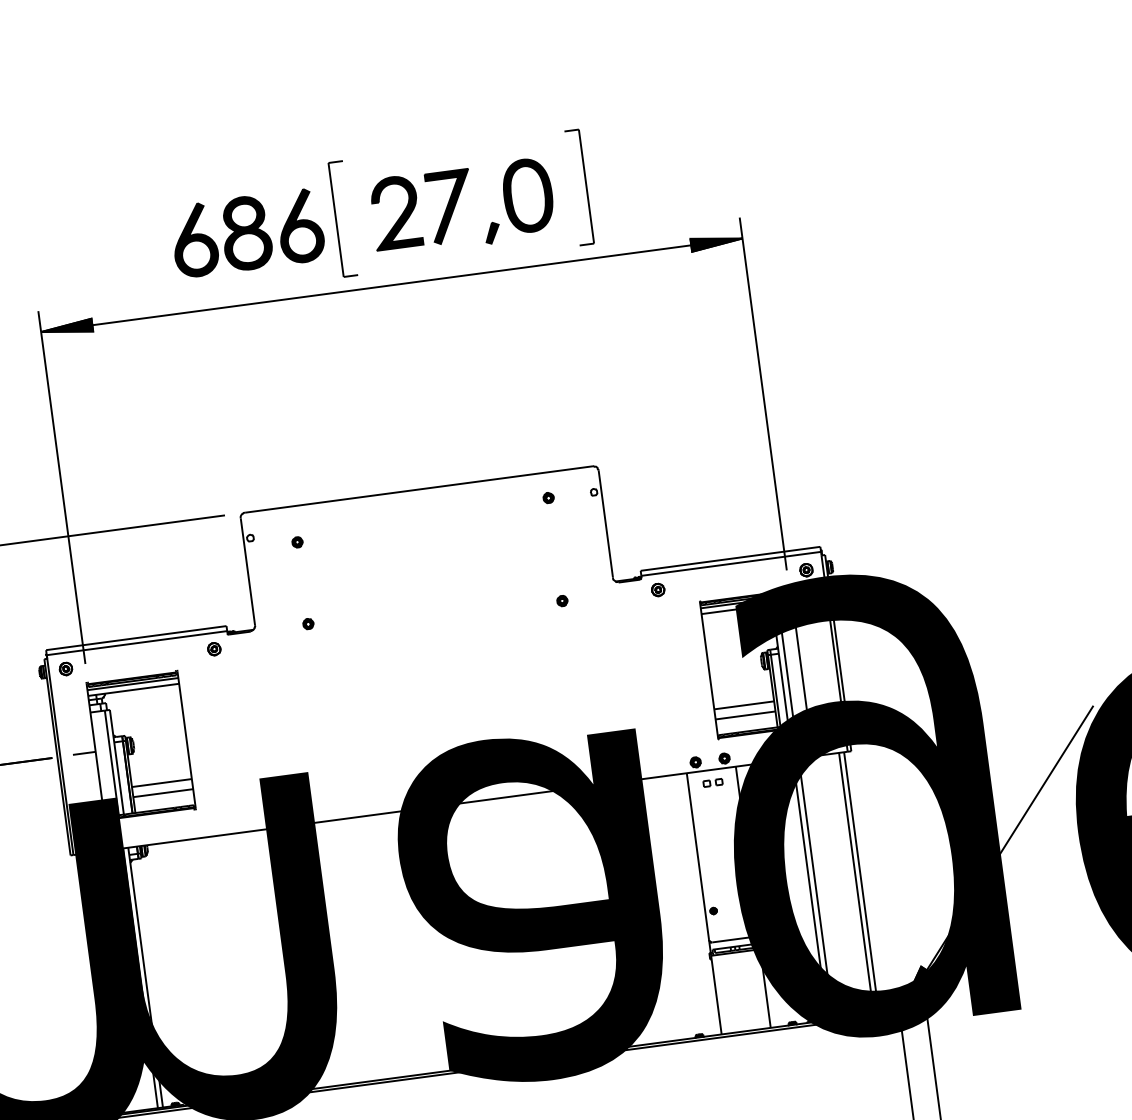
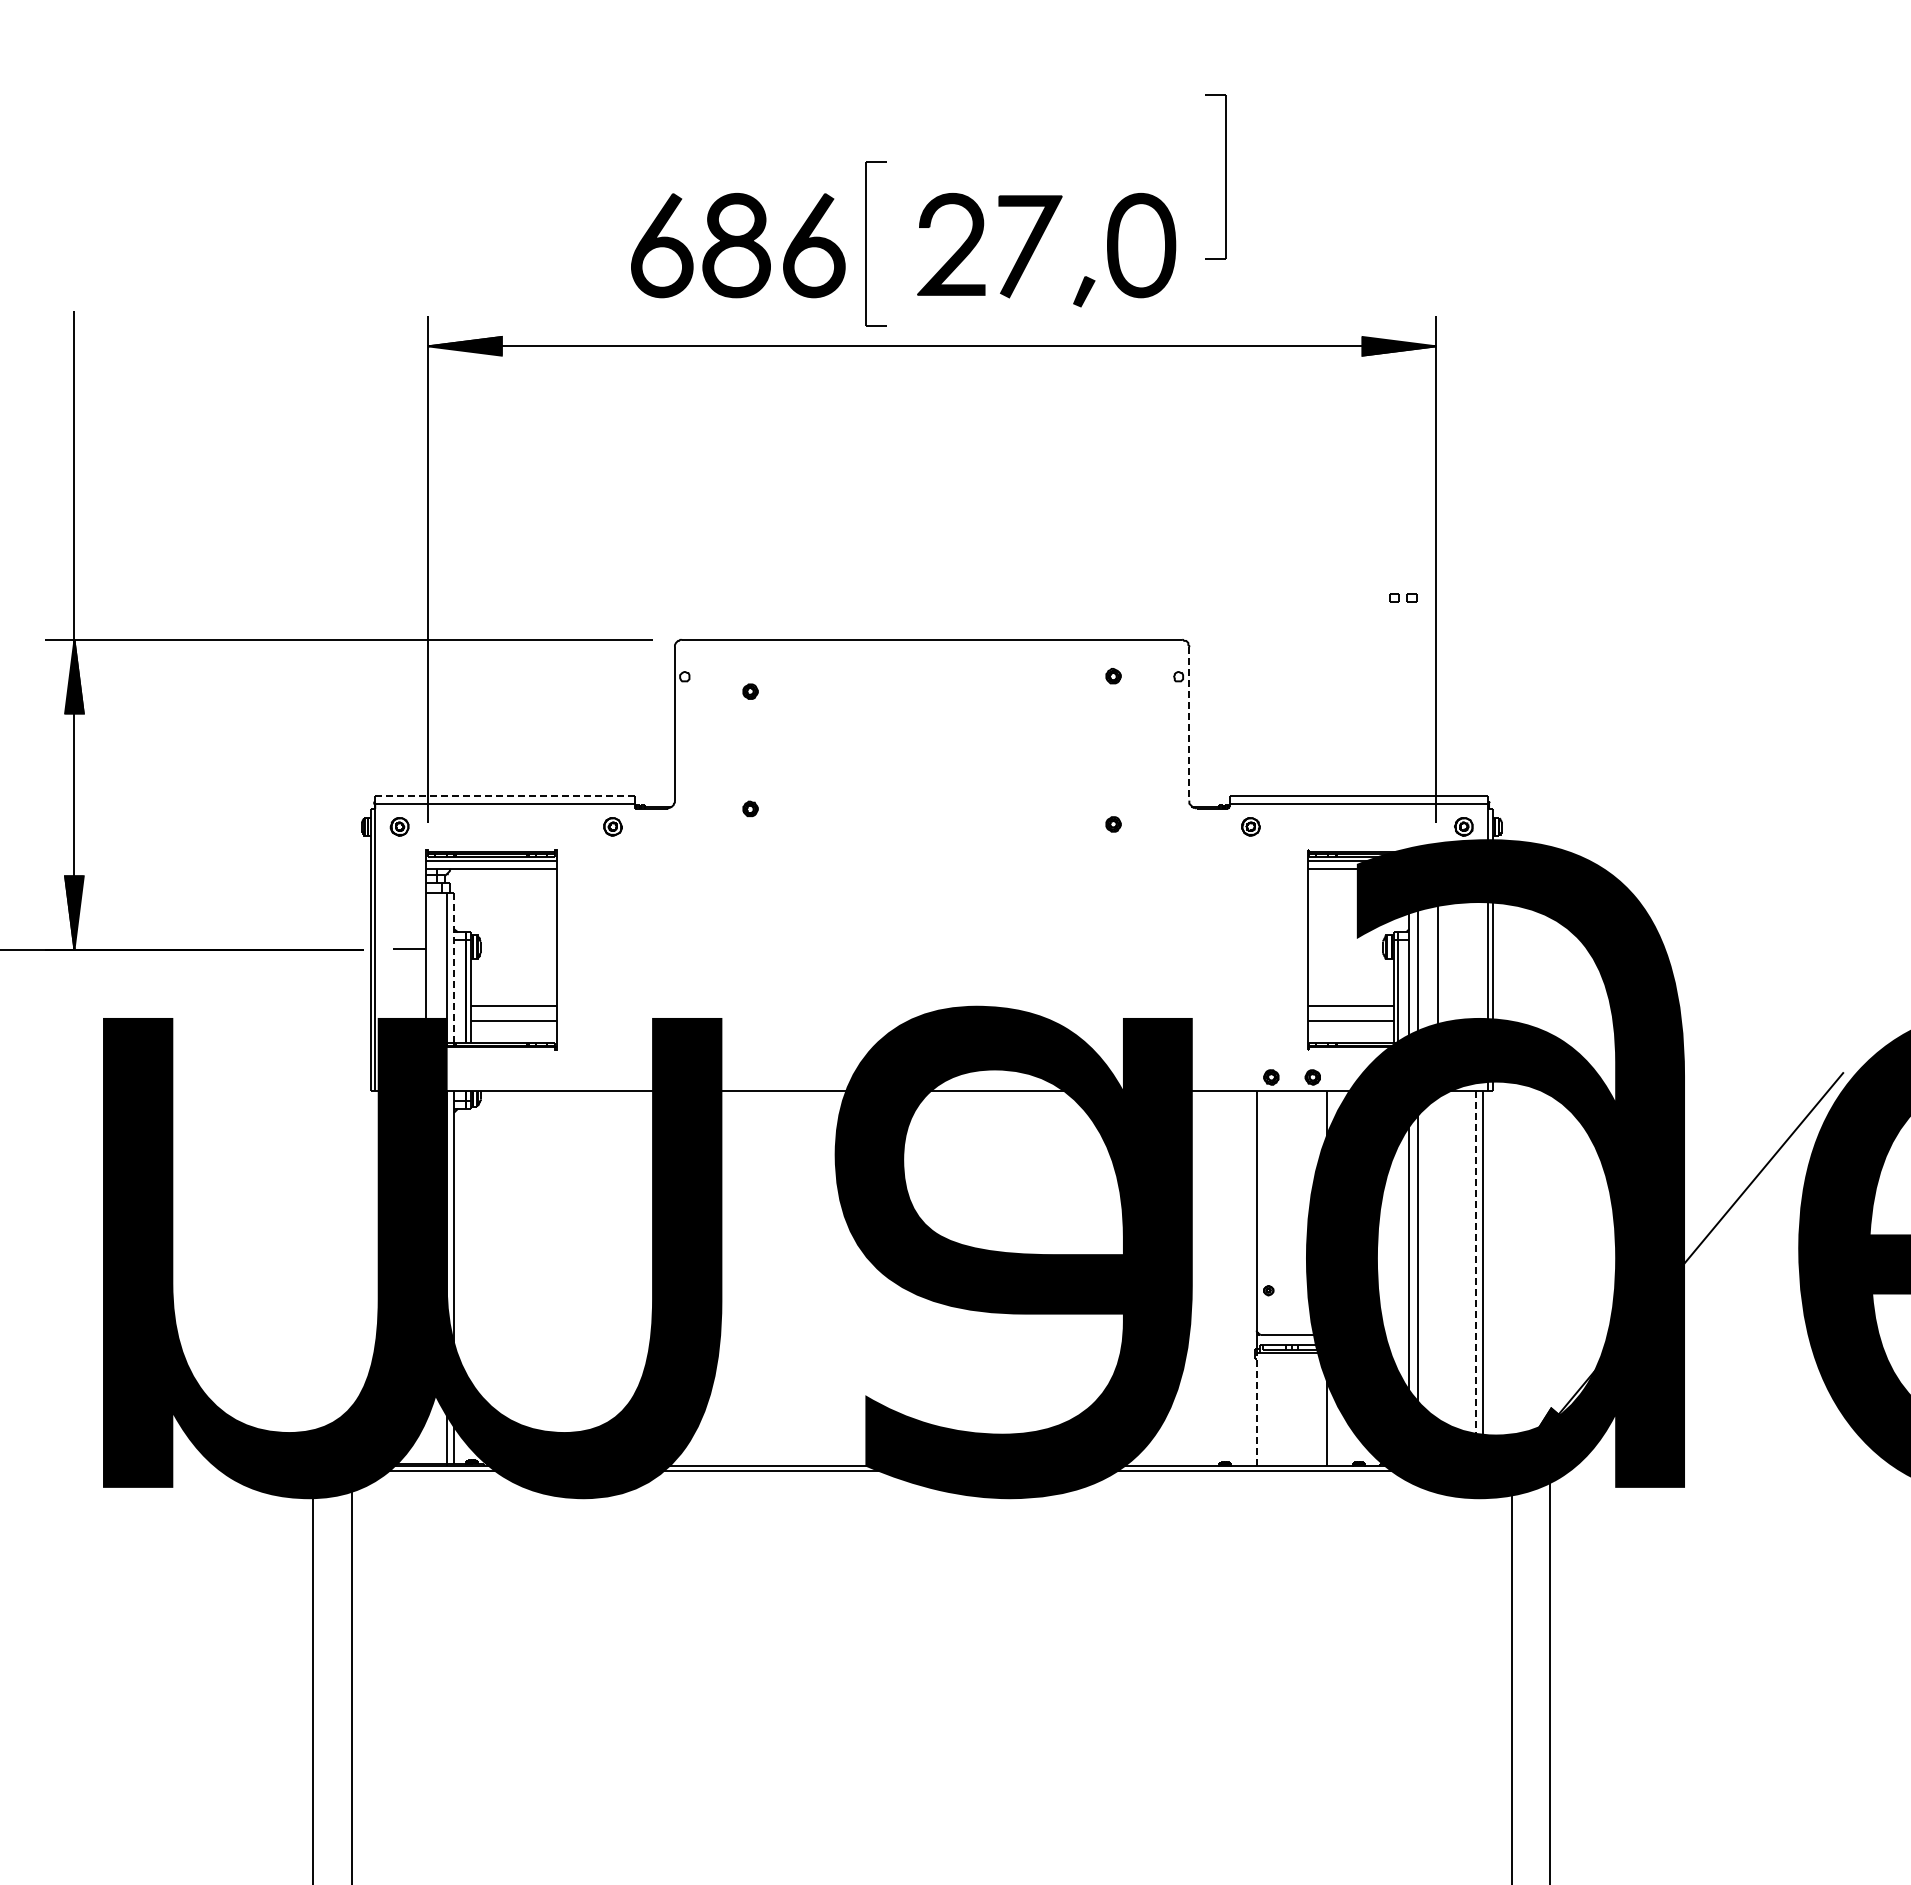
part: (586, 186) -> (1225, 176), moved
line: (605, 523) -> (1189, 723), solid -> dashed
line: (136, 638) -> (504, 796), solid -> dashed
line: (117, 761) -> (454, 967), solid -> dashed
part: (713, 782) -> (1403, 597), moved
line: (856, 882) -> (1475, 1277), solid -> dashed
line: (716, 994) -> (1256, 1409), solid -> dashed

